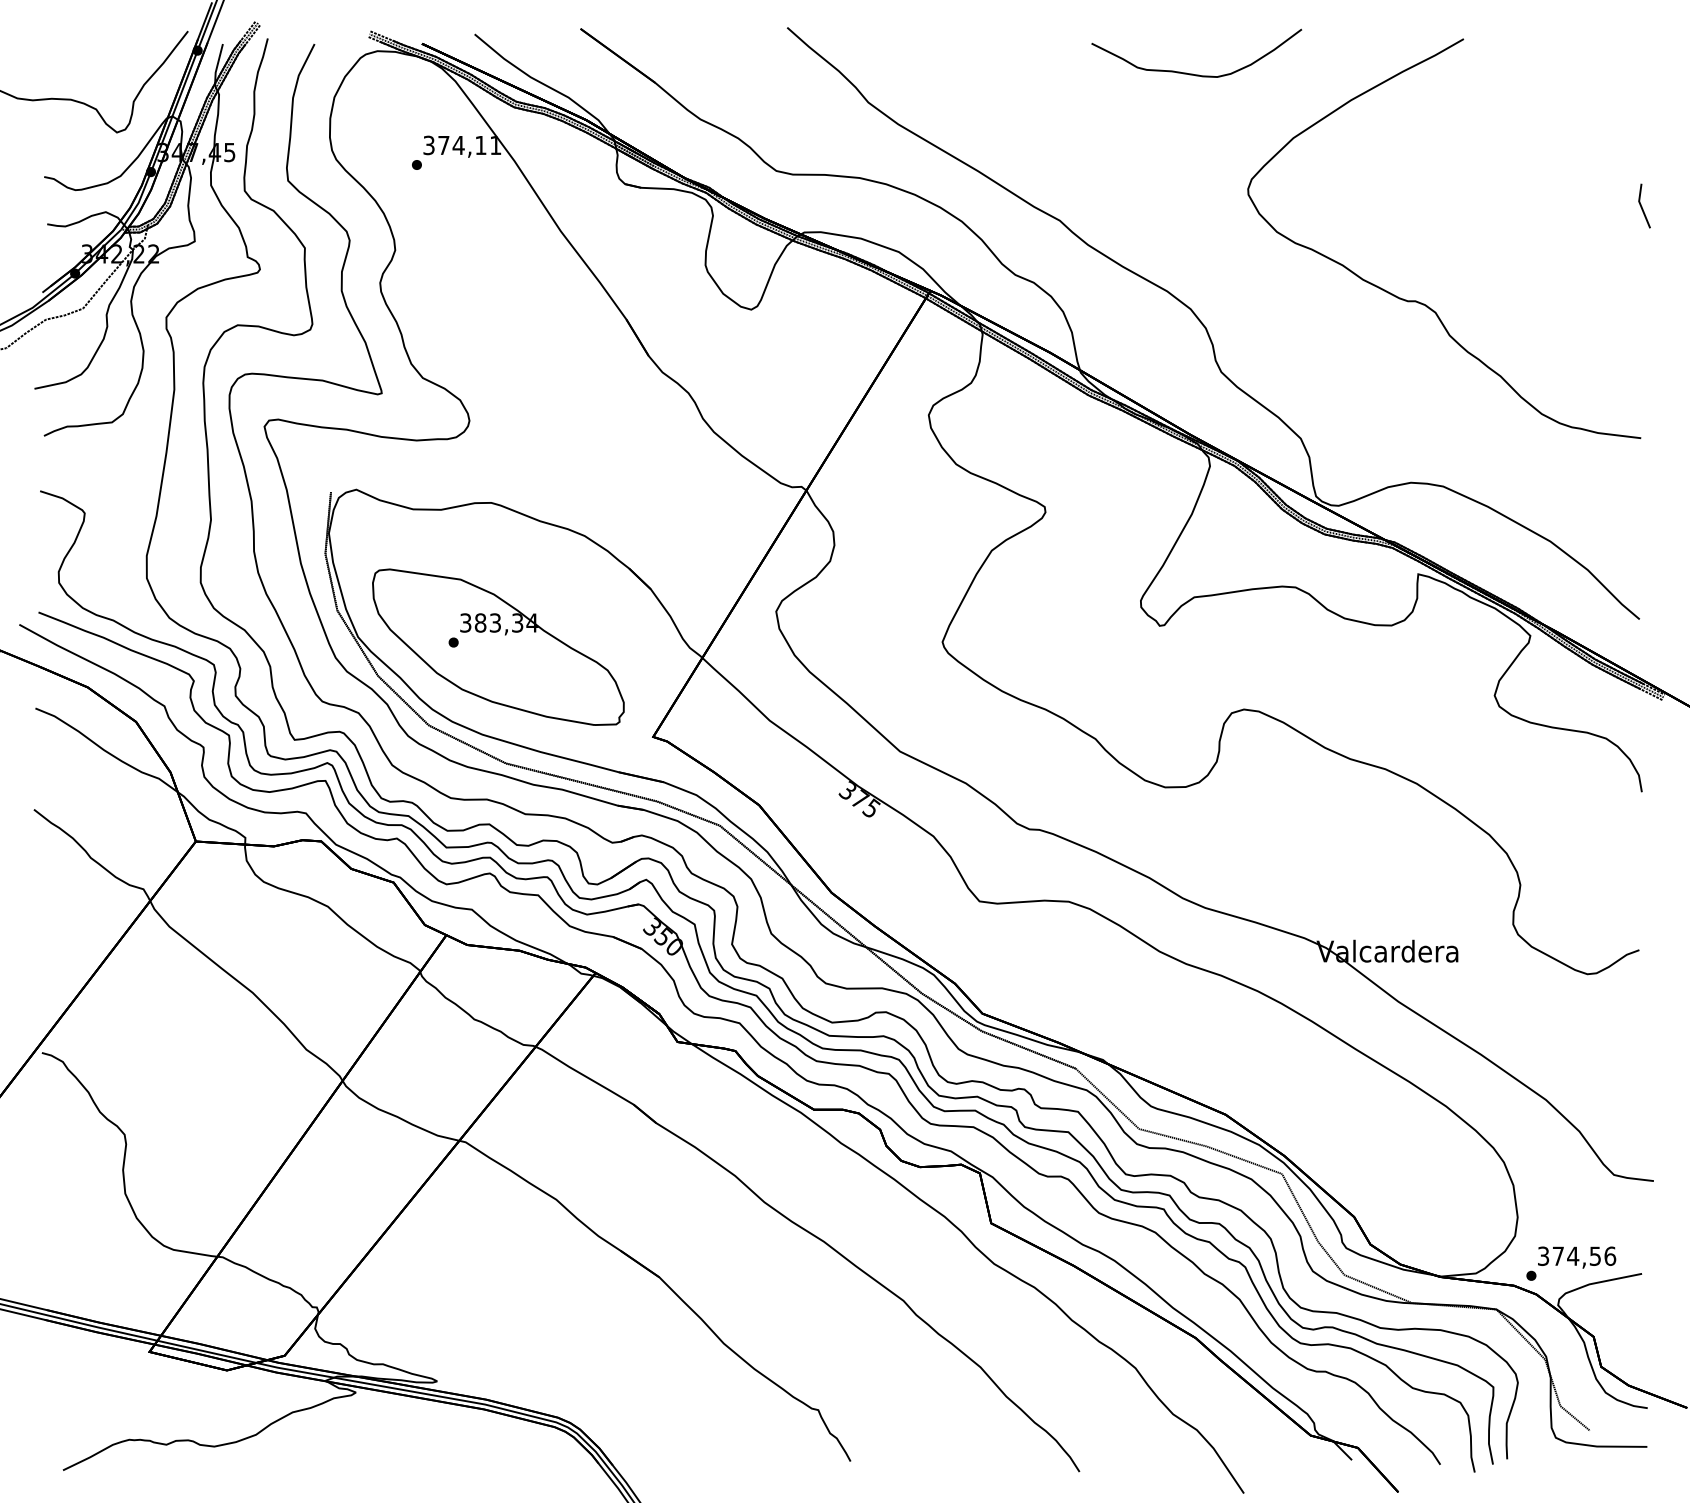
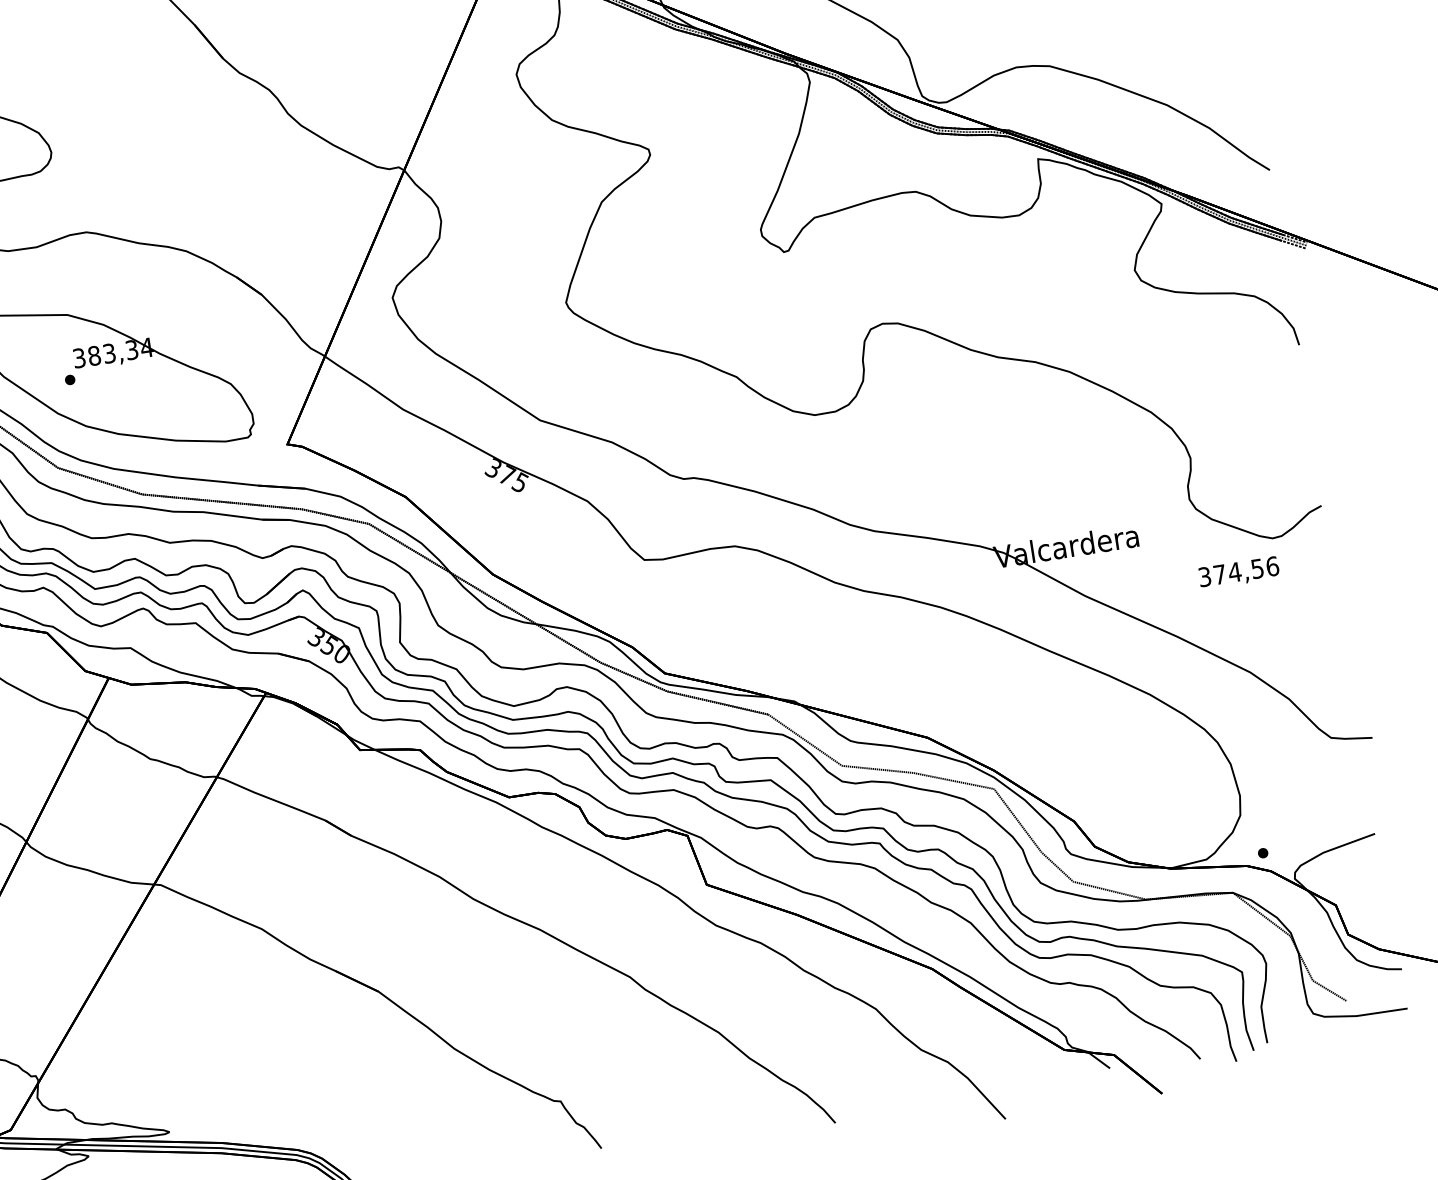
text: (1577, 1257) -> (1239, 572), moved

